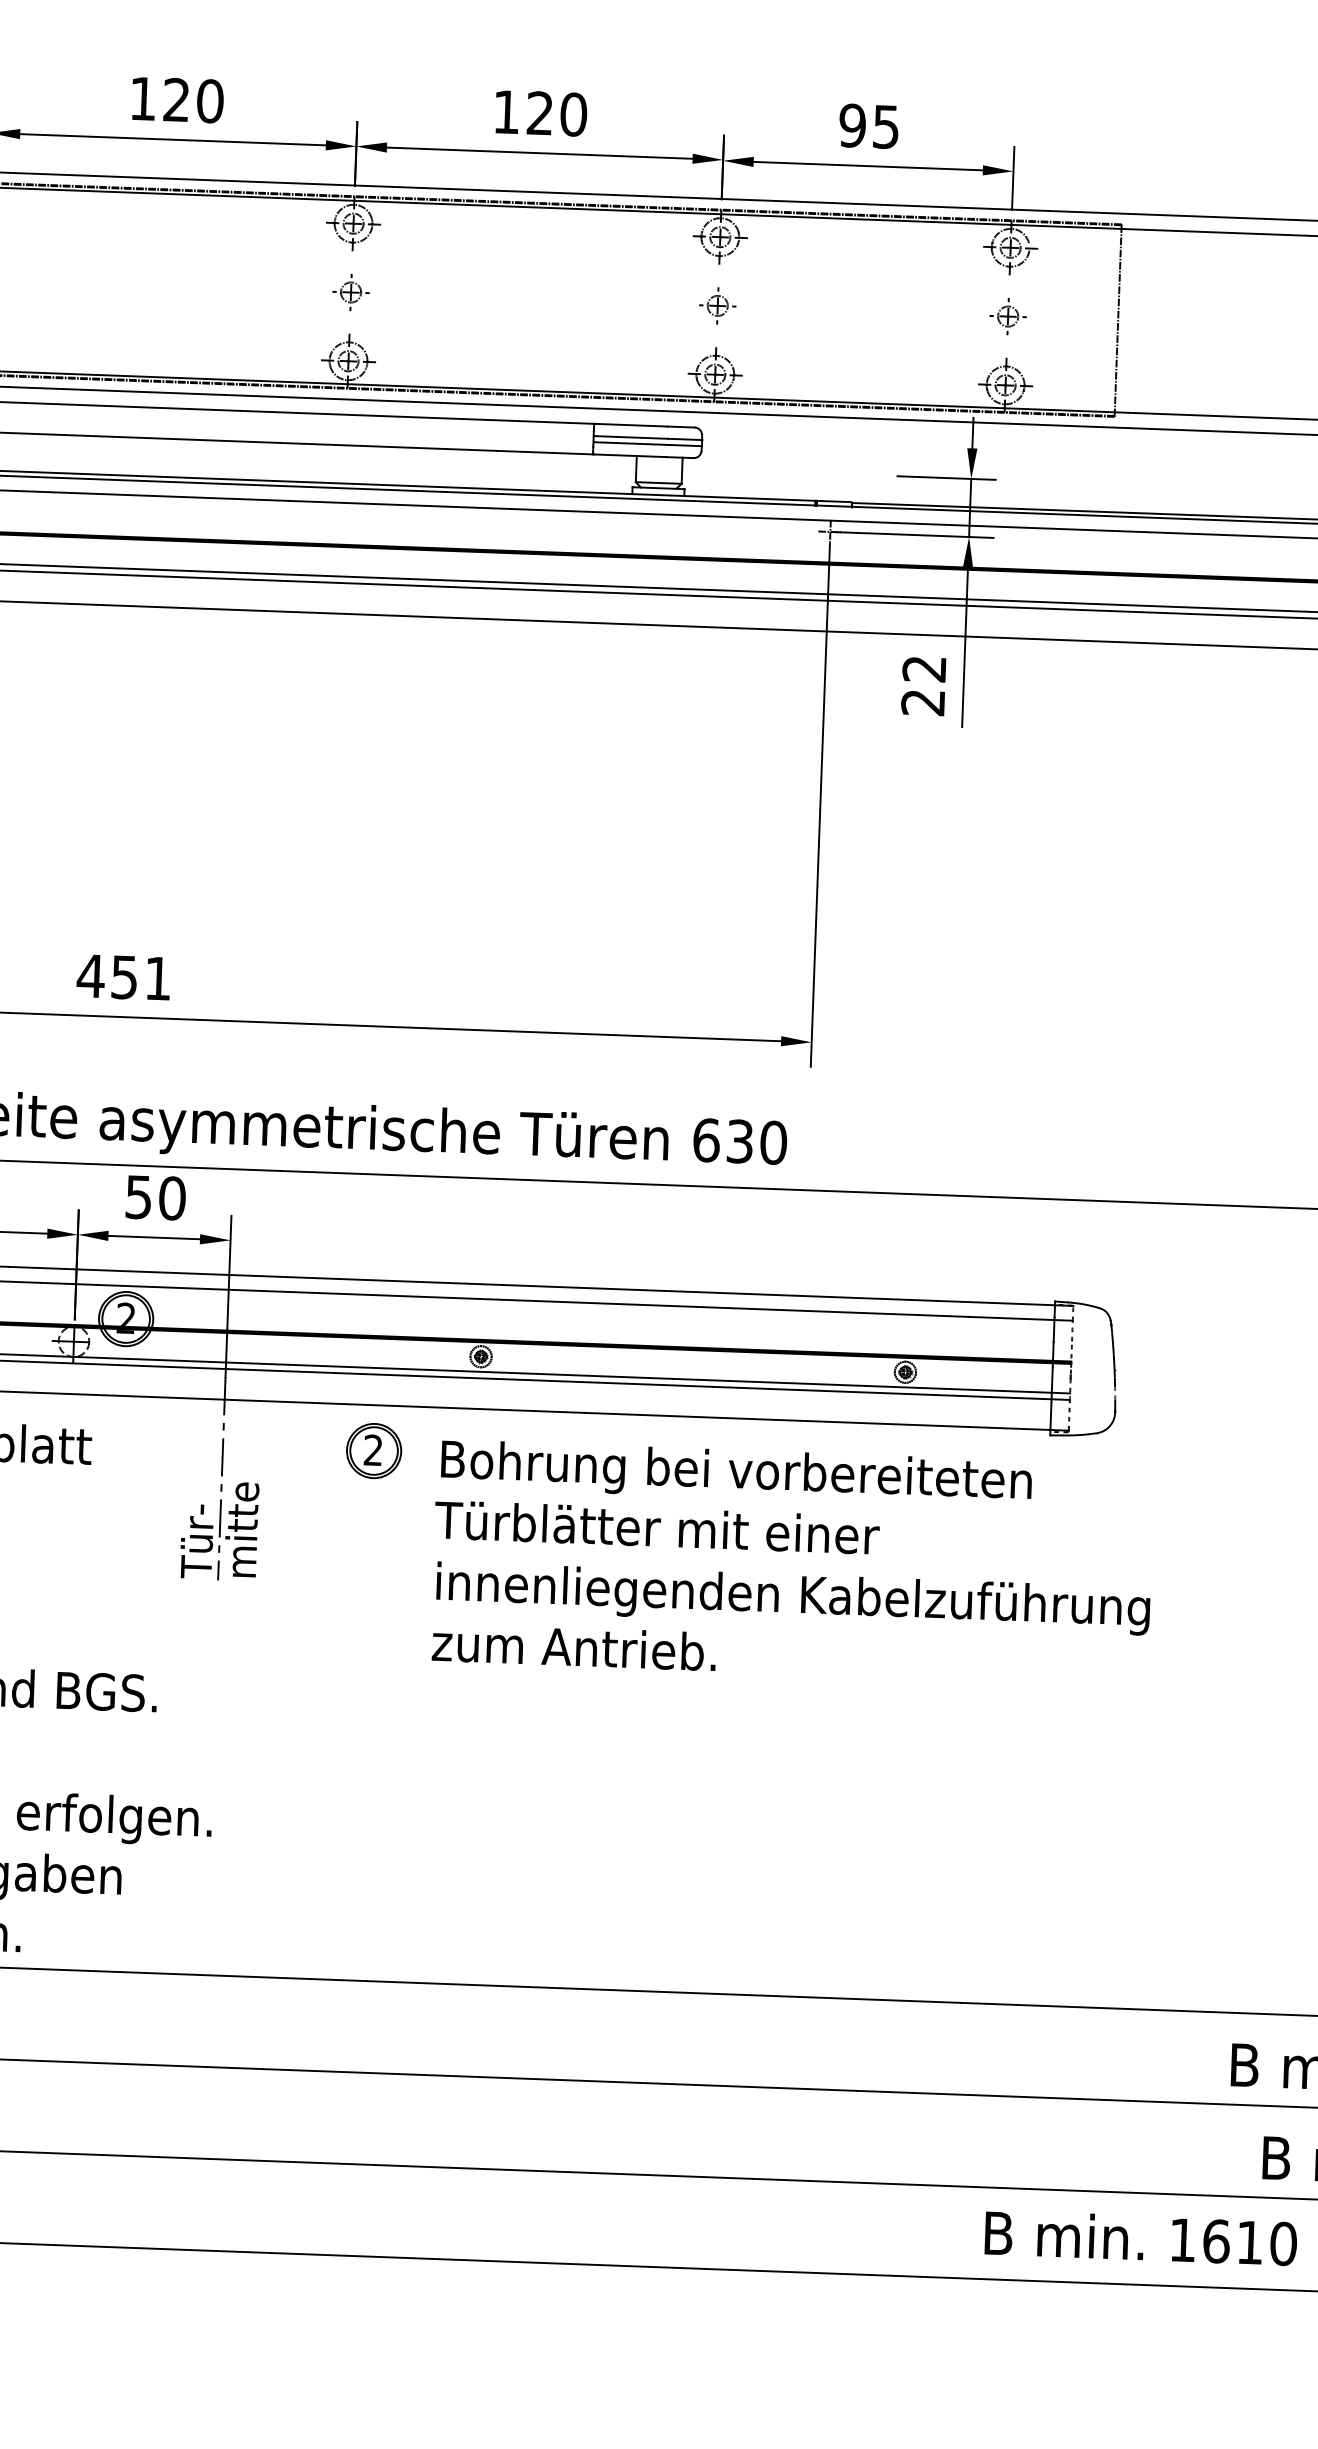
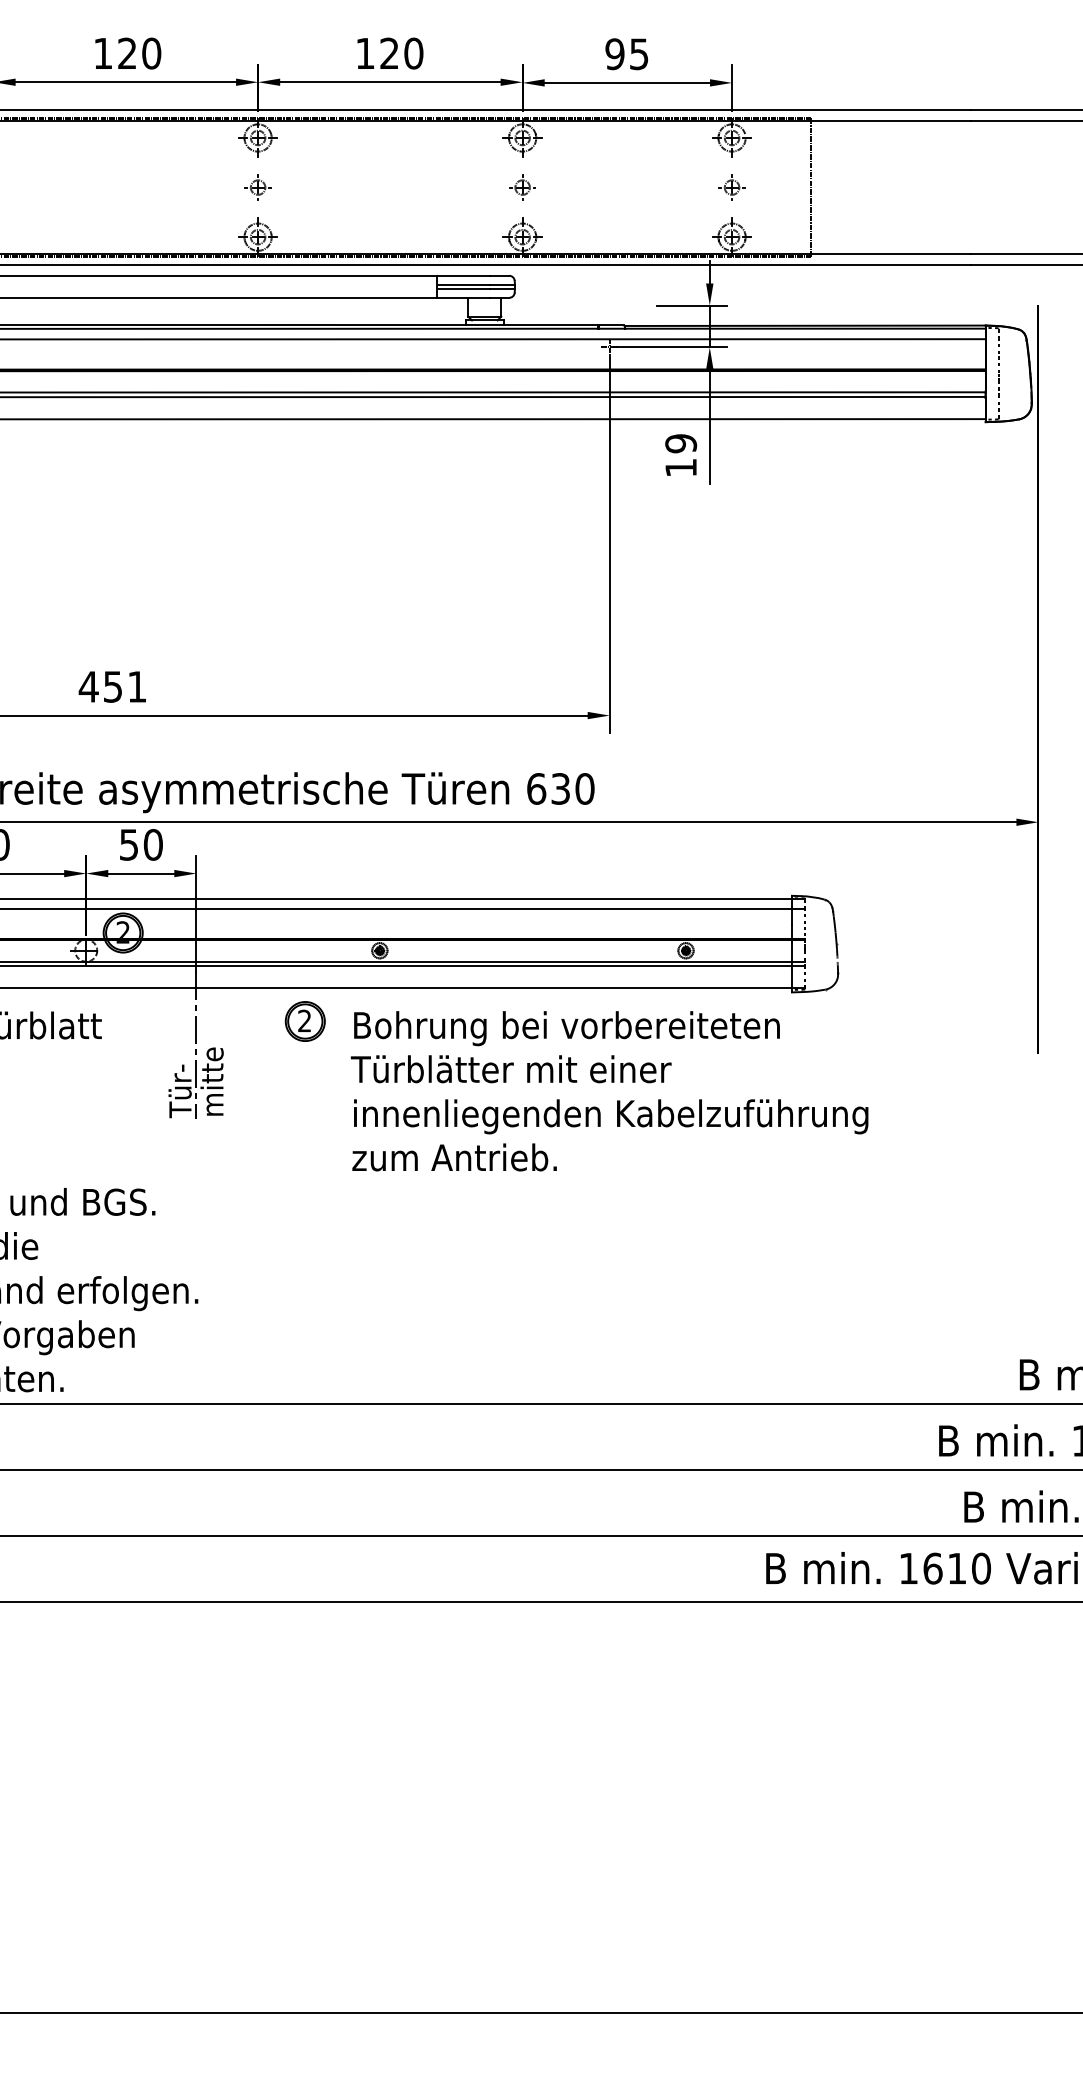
text: (924, 685) -> (681, 455), 22 -> 19

